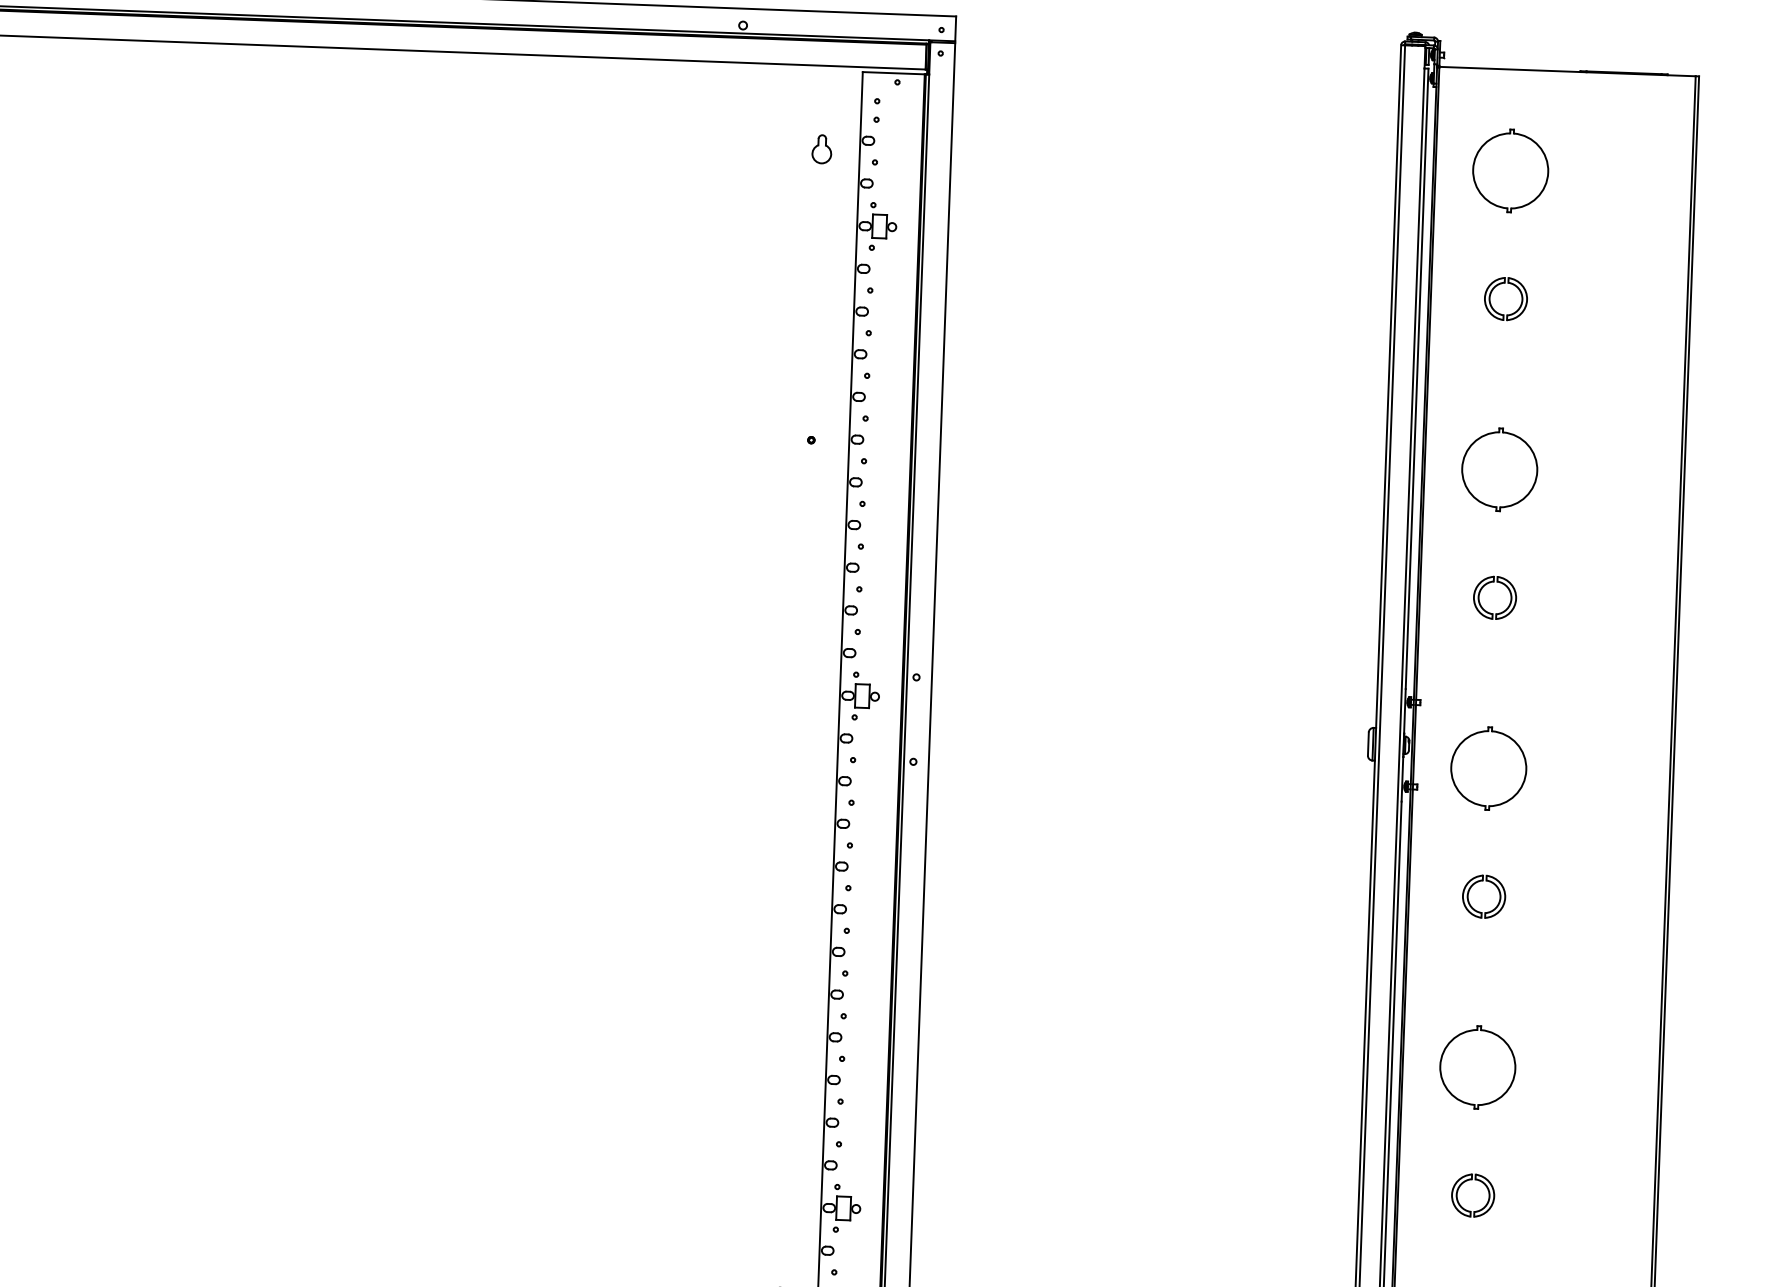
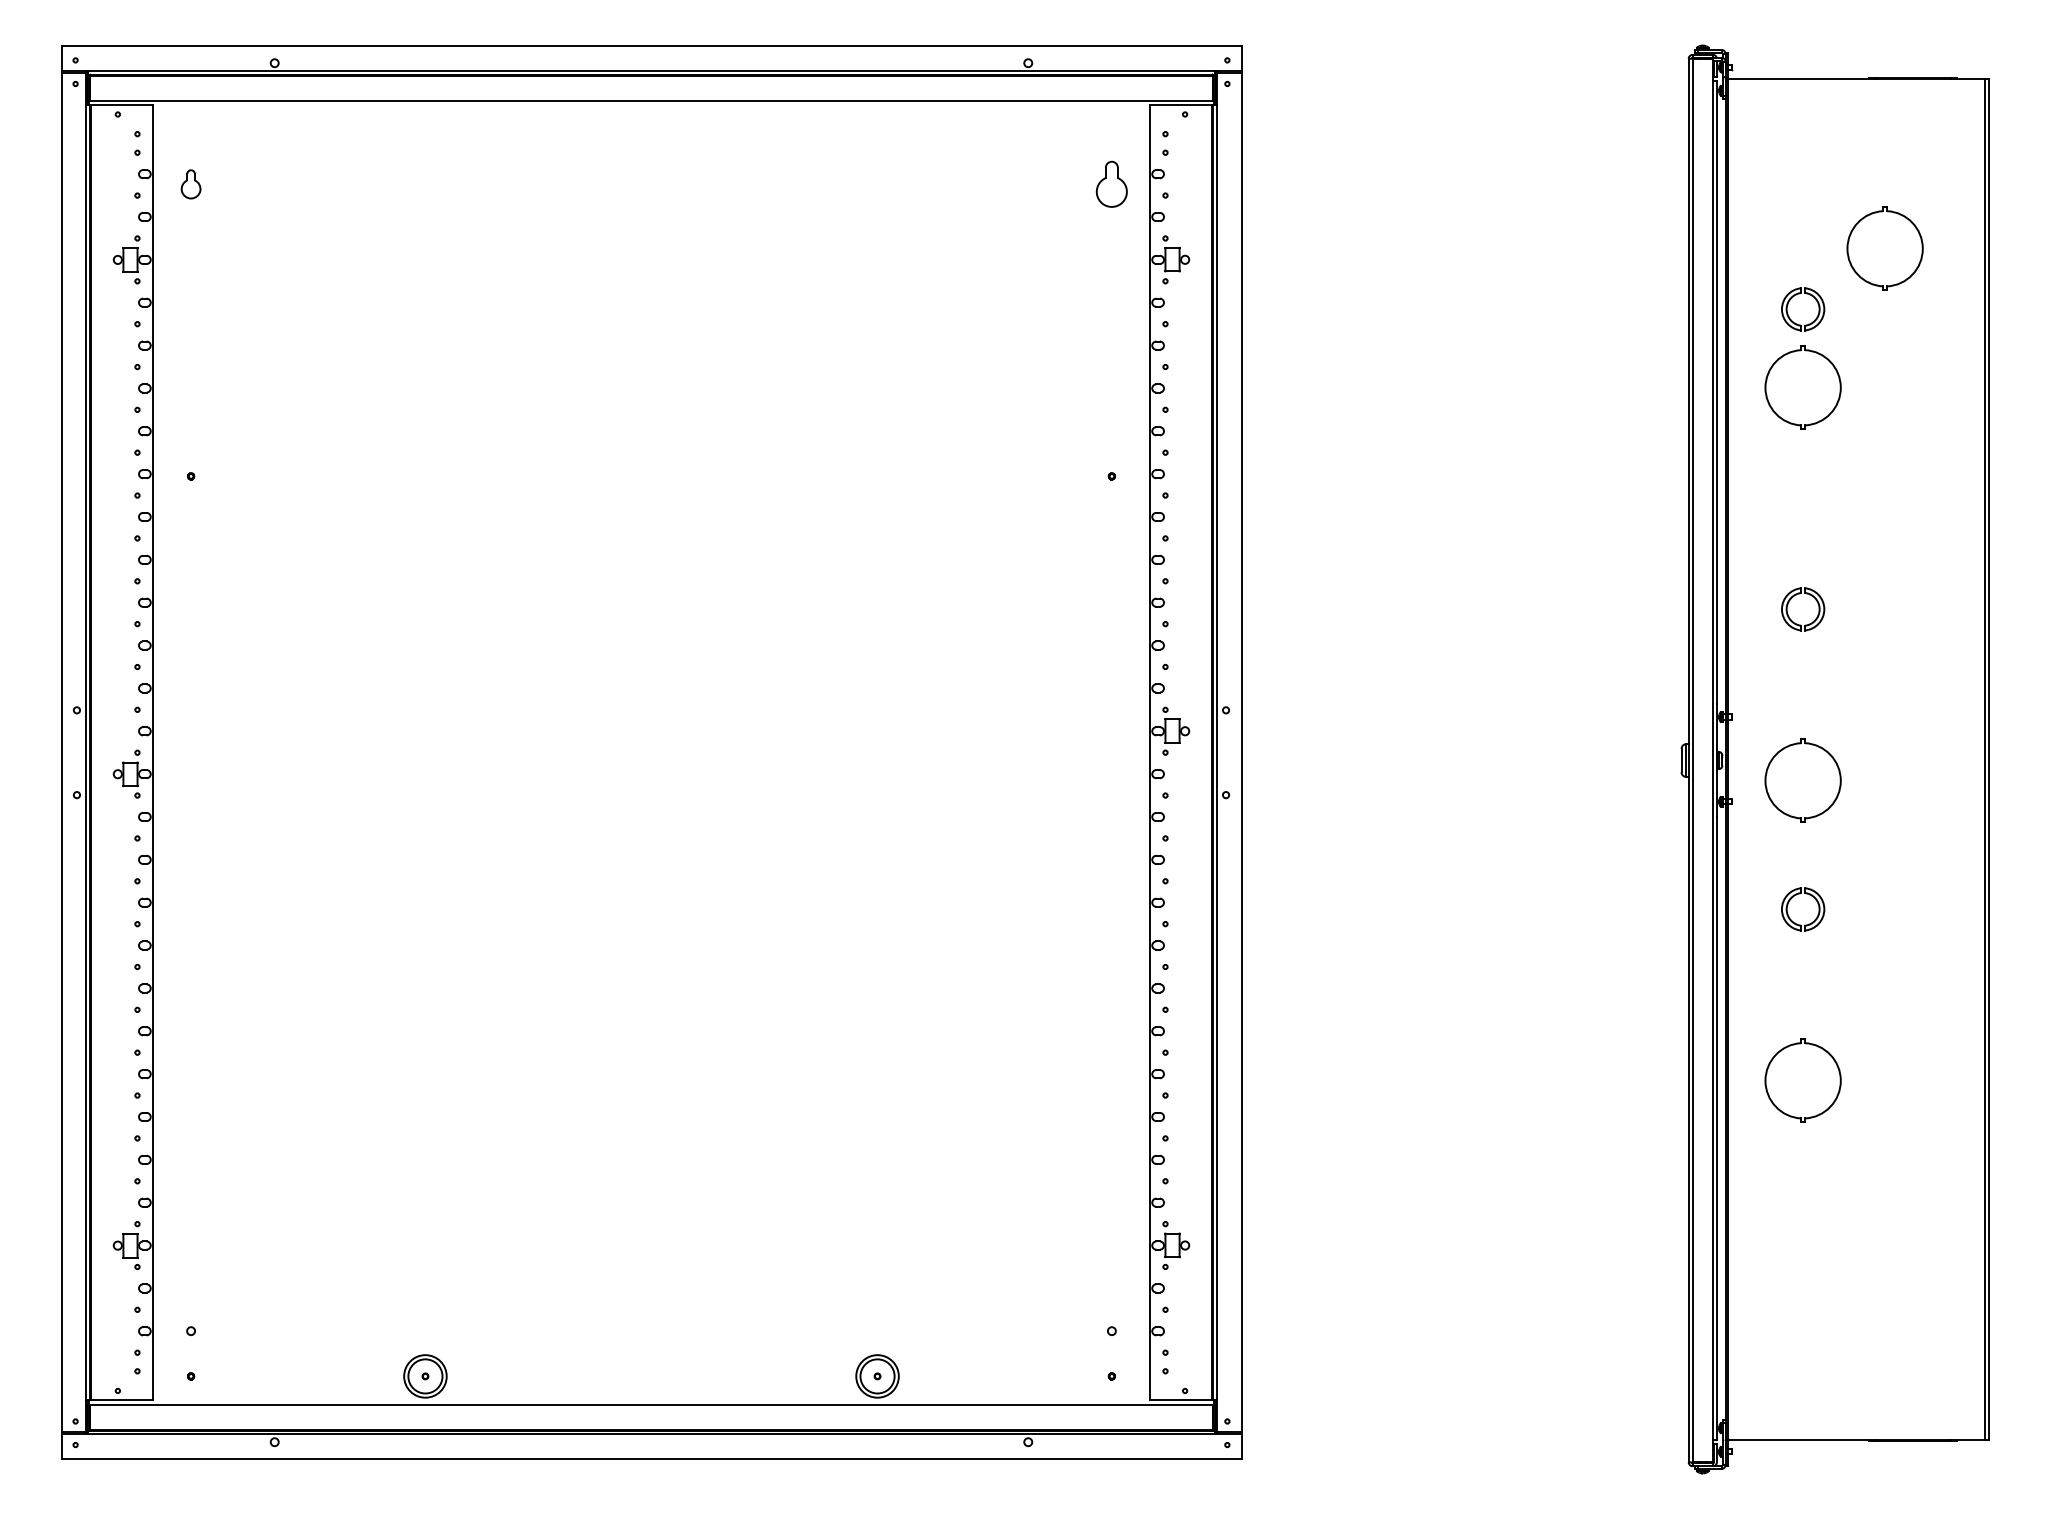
part: (821, 149) -> (1111, 184), size x1.6
part: (1510, 170) -> (1884, 248), moved
part: (1499, 469) -> (1802, 387), moved
part: (1487, 1191) -> (1817, 1204), removed

